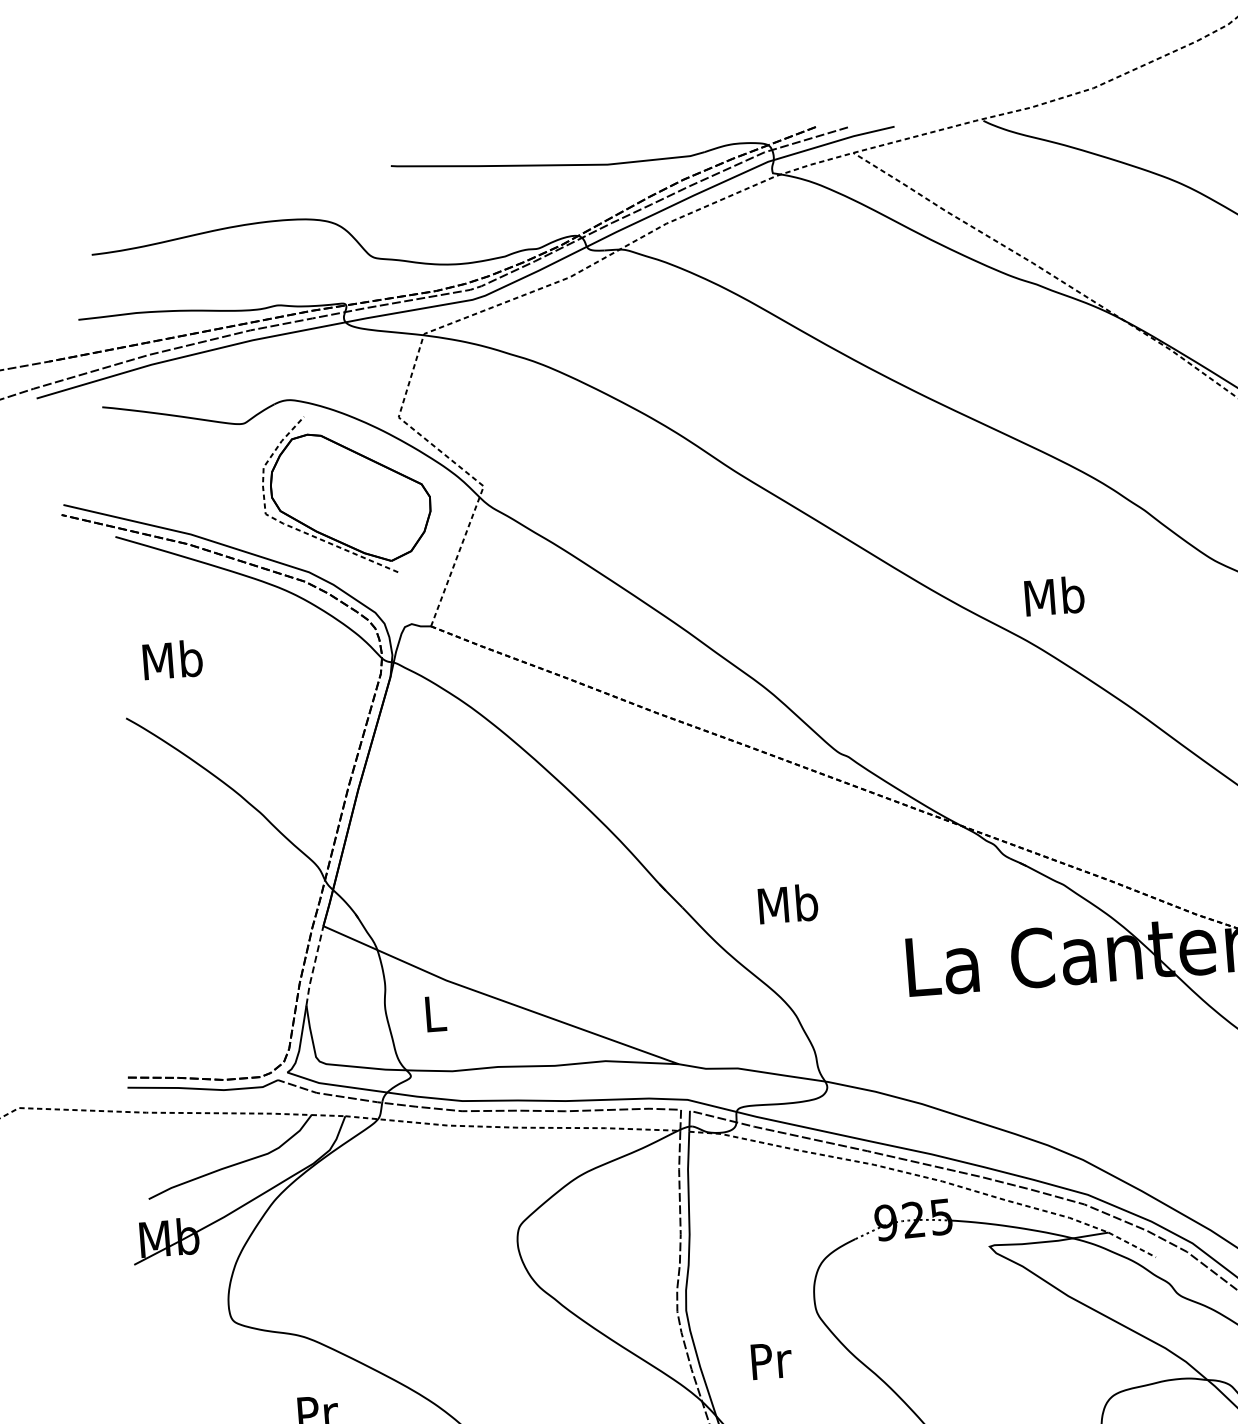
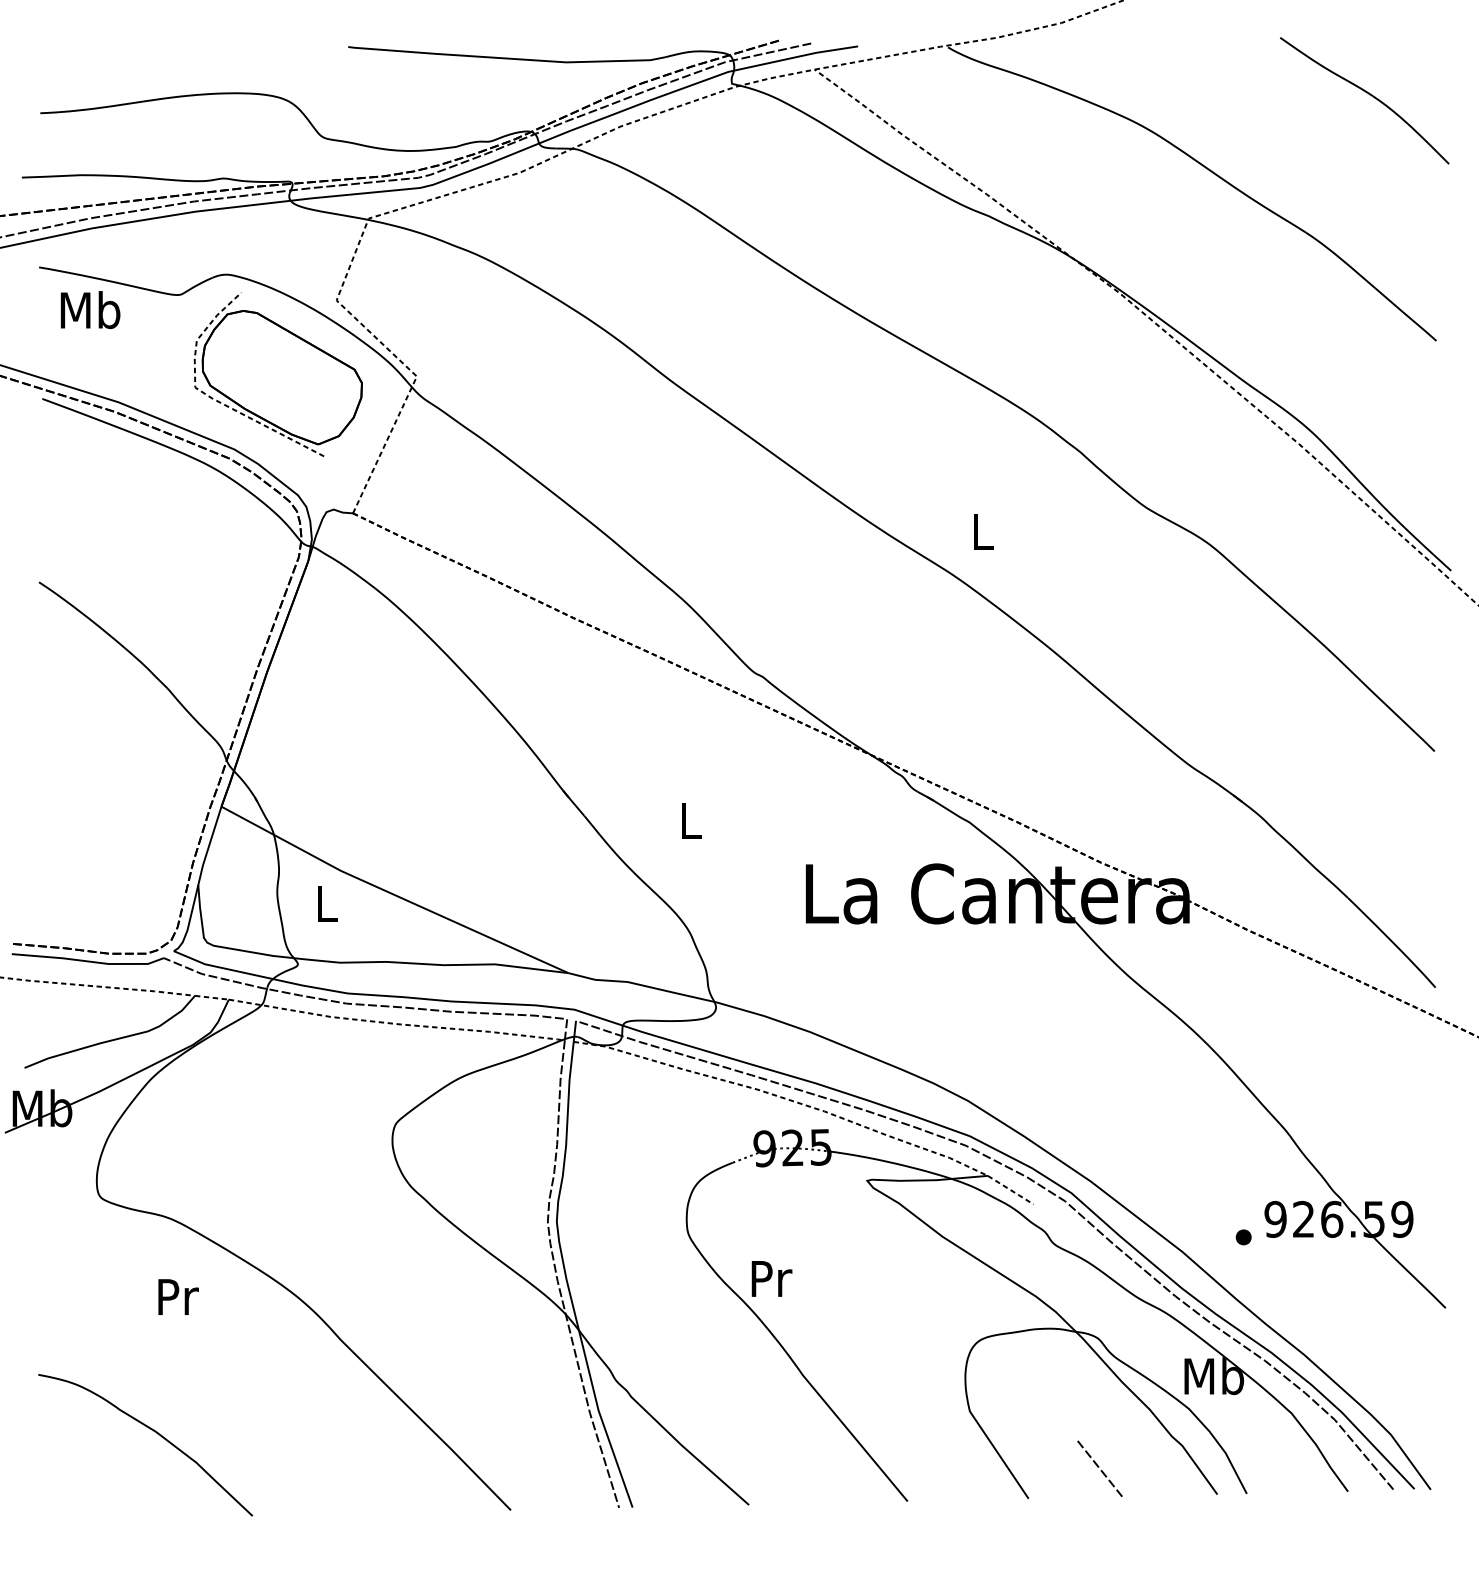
text: (1054, 596) -> (982, 531), Mb -> L
text: (172, 660) -> (90, 310), moved
text: (787, 904) -> (690, 820), Mb -> L
line: (313, 966) -> (208, 846), dashed -> solid
text: (771, 1360) -> (771, 1278), moved

